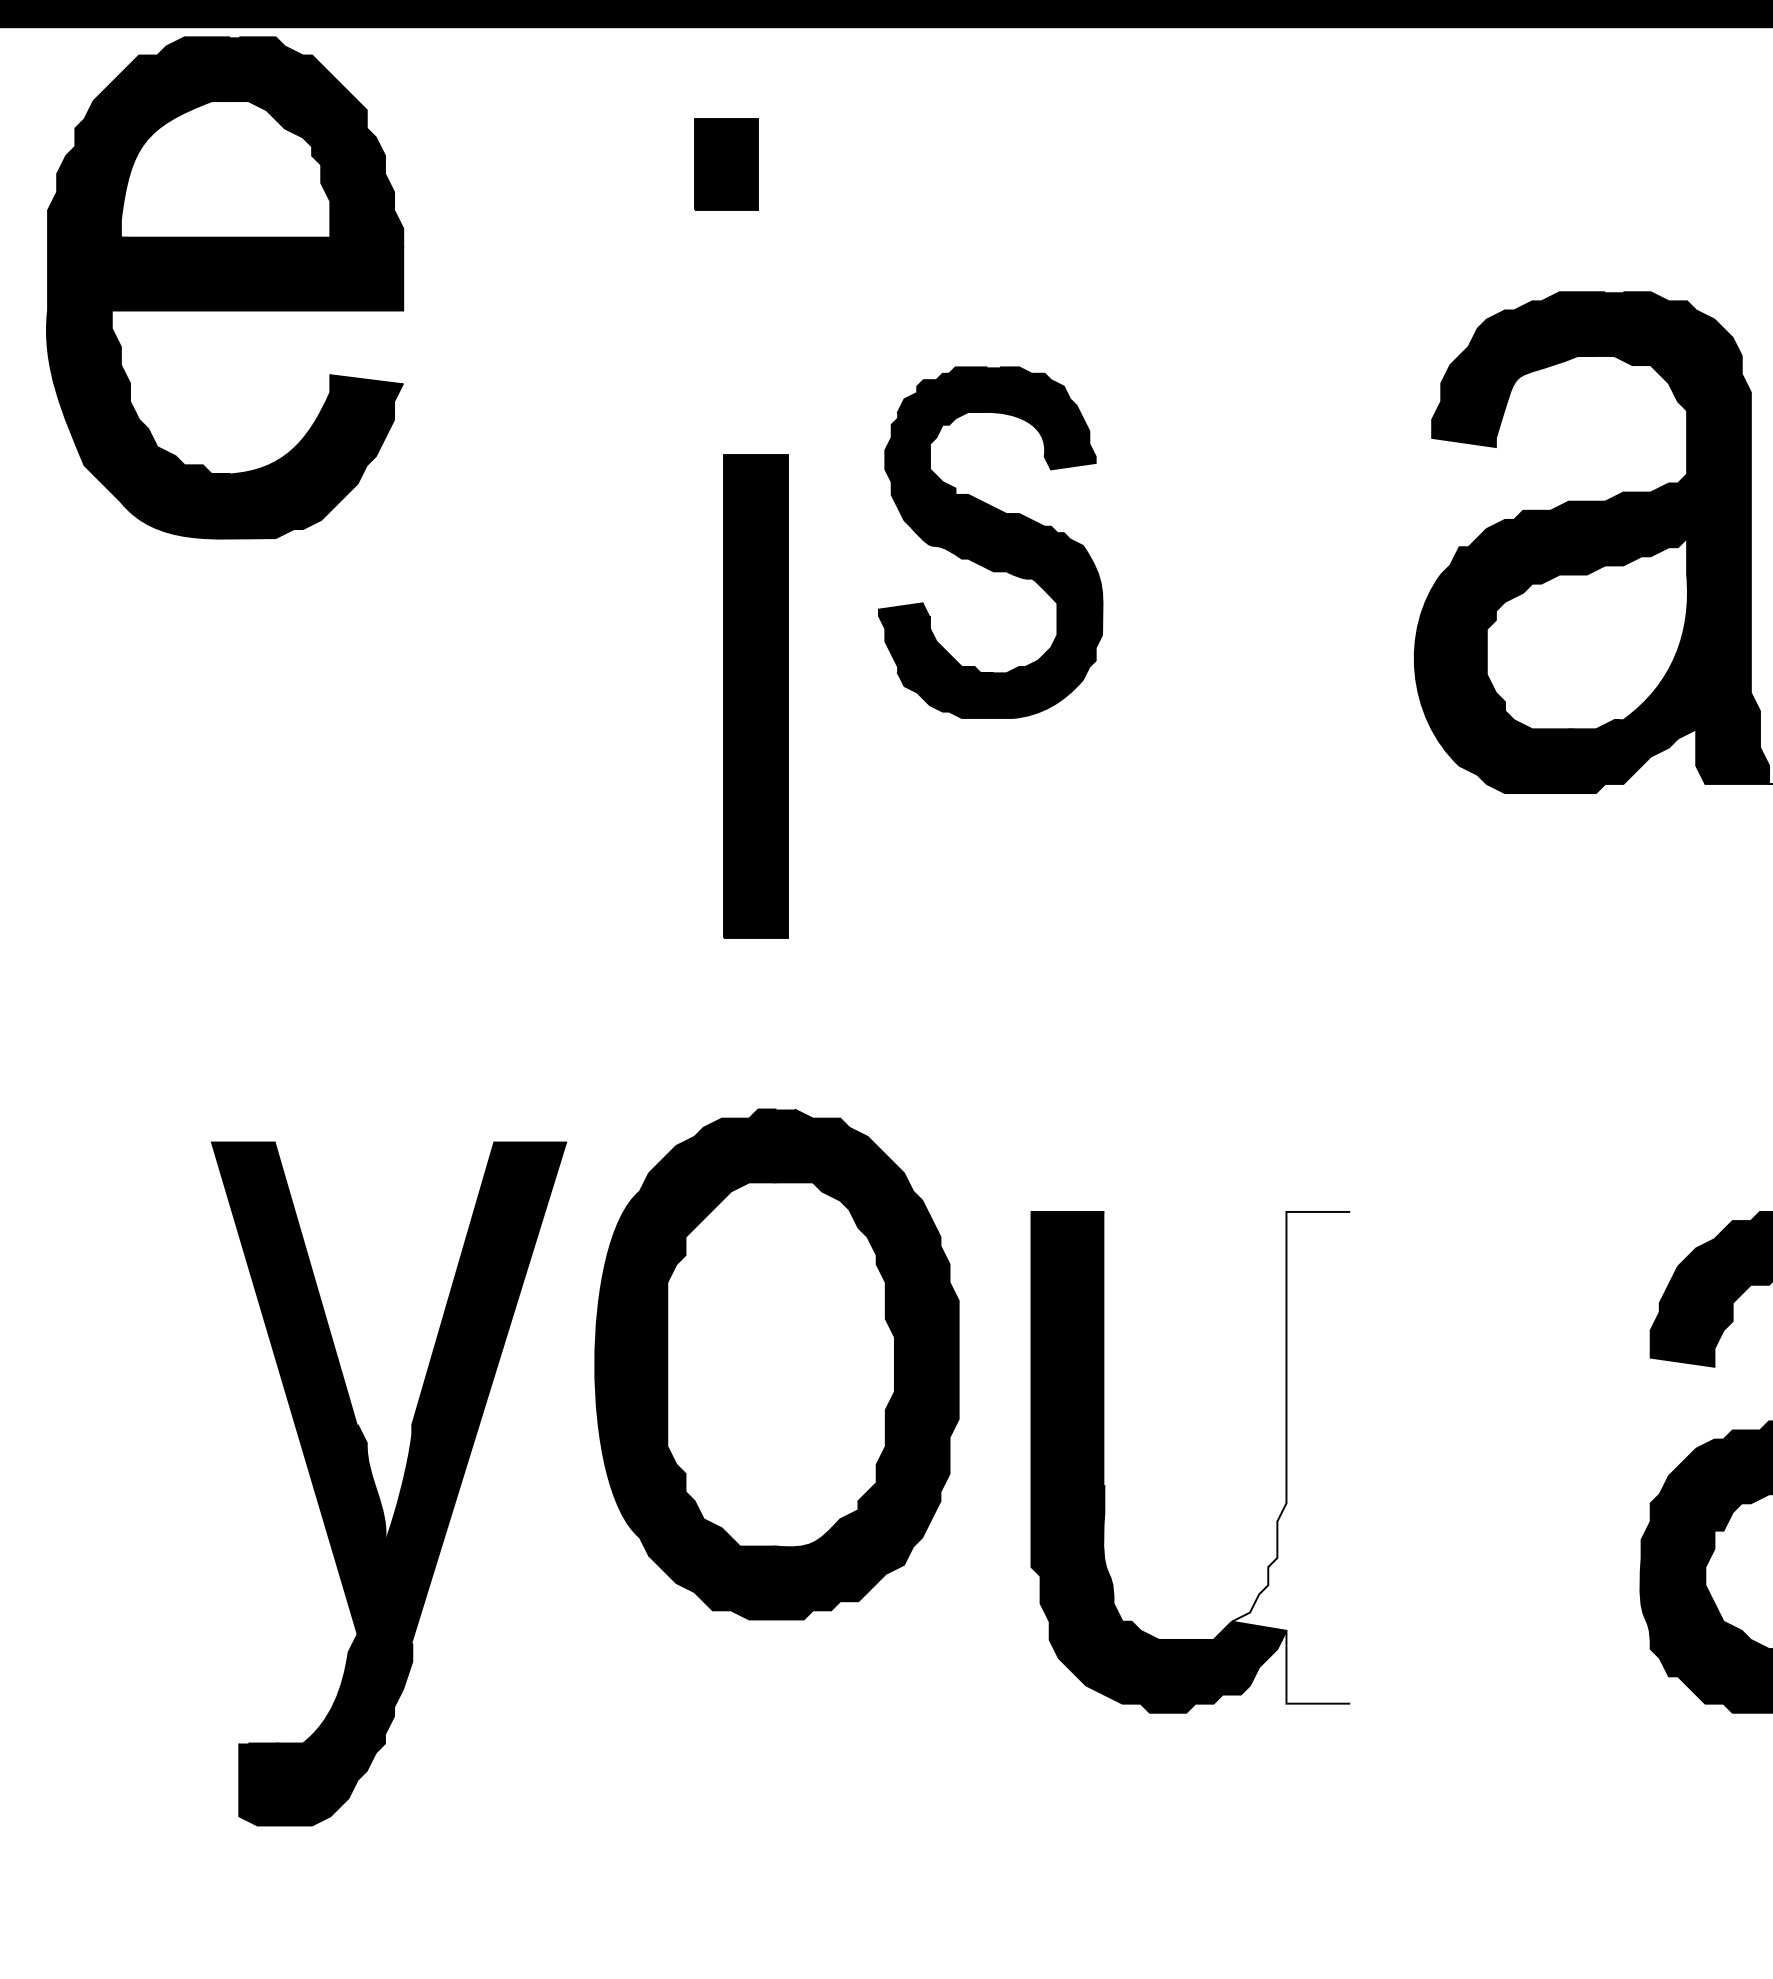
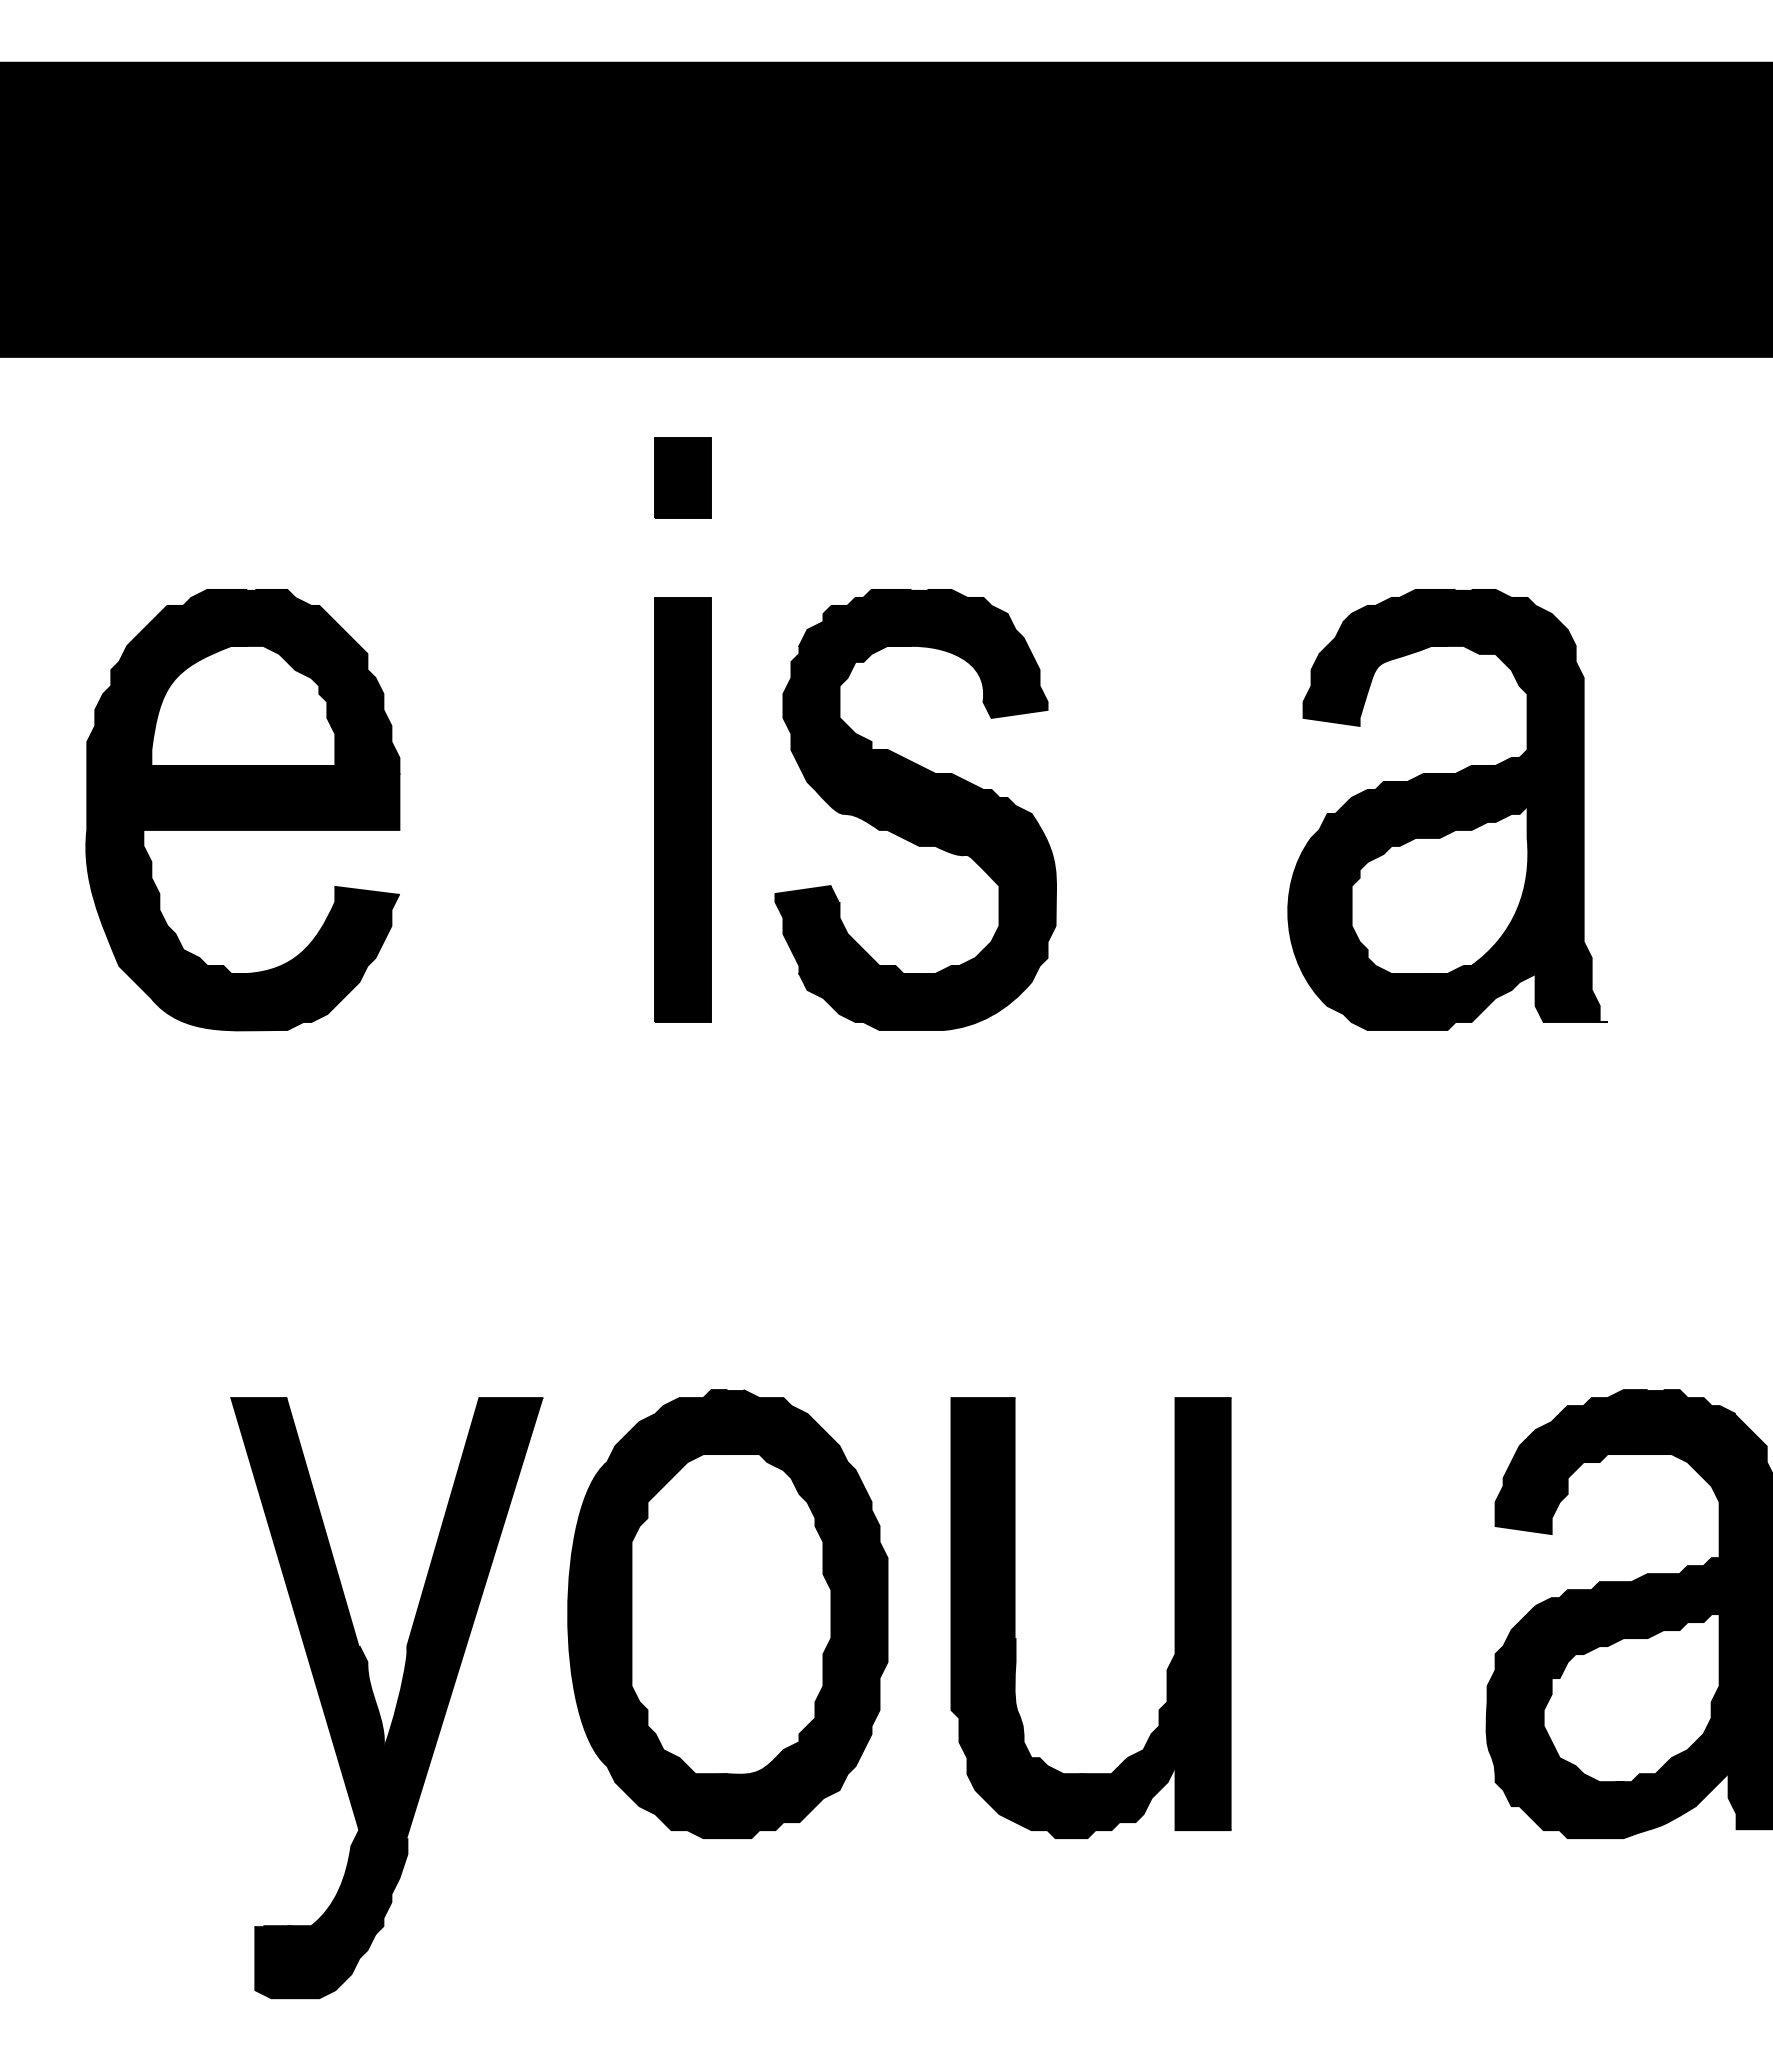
part: (224, 288) -> (242, 810), moved
part: (990, 542) -> (915, 809), size x1.43
part: (754, 695) -> (682, 809), moved
part: (776, 1364) -> (727, 1614), moved
fill: (1290, 1458) -> (1179, 1614), added
part: (377, 1487) -> (376, 1701), moved

